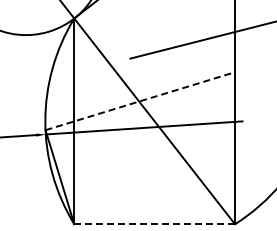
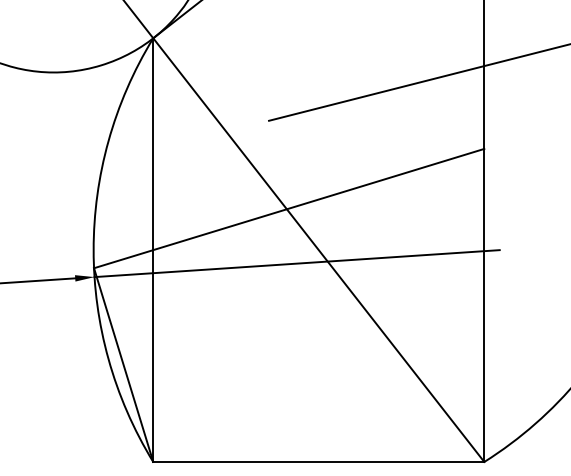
line: (140, 101) -> (289, 209), dashed -> solid
line: (154, 224) -> (318, 462), dashed -> solid

